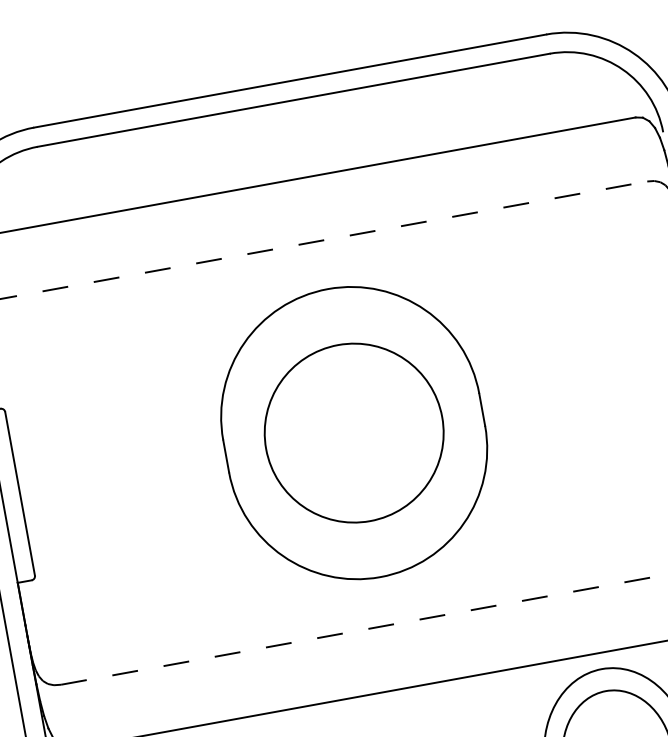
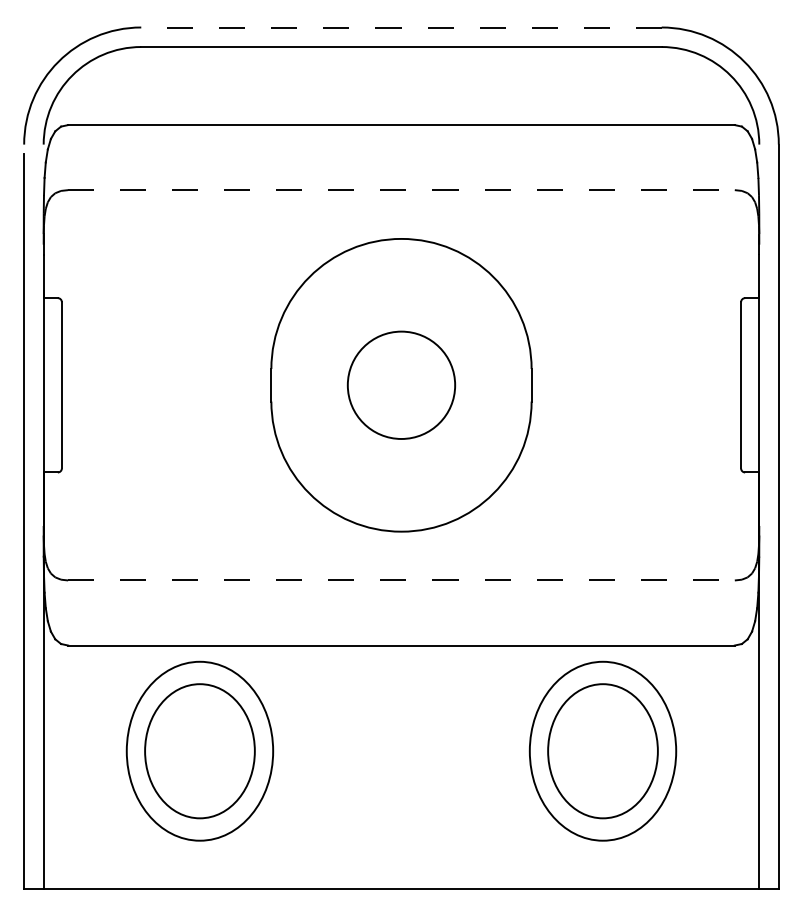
line: (290, 81) -> (401, 27), solid -> dashed
circle: (354, 432) -> (401, 384), size x0.6

